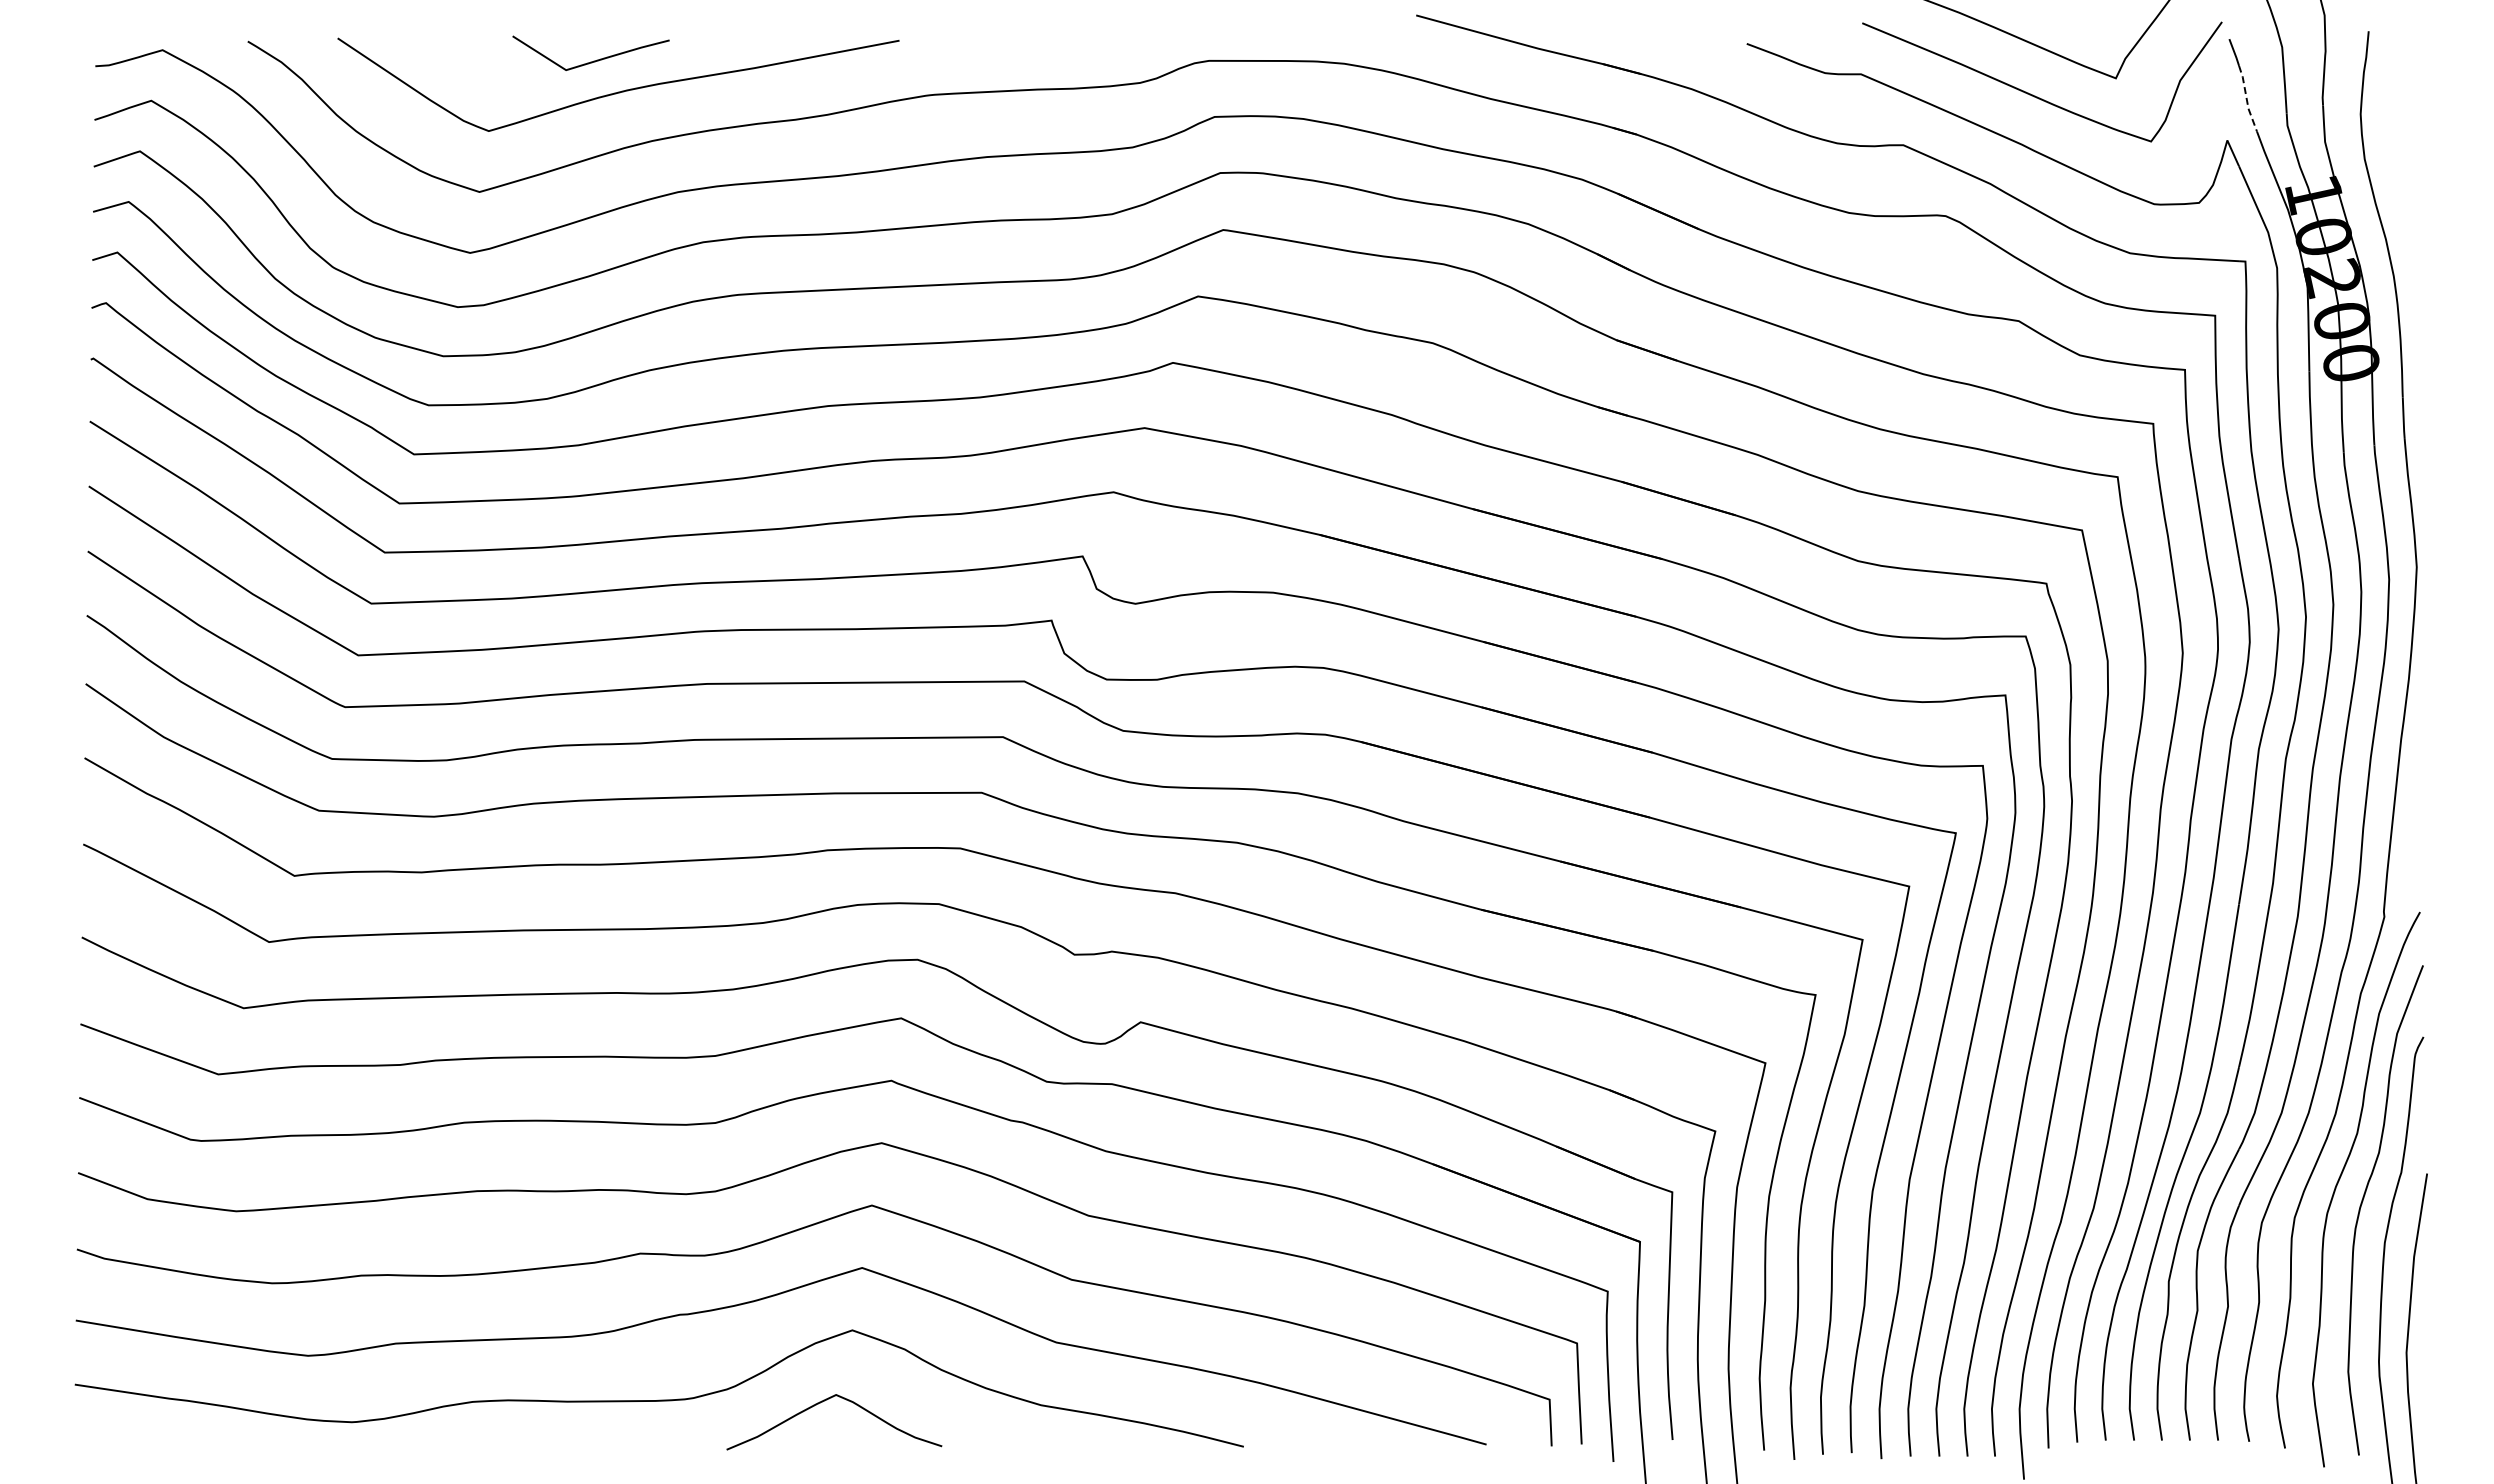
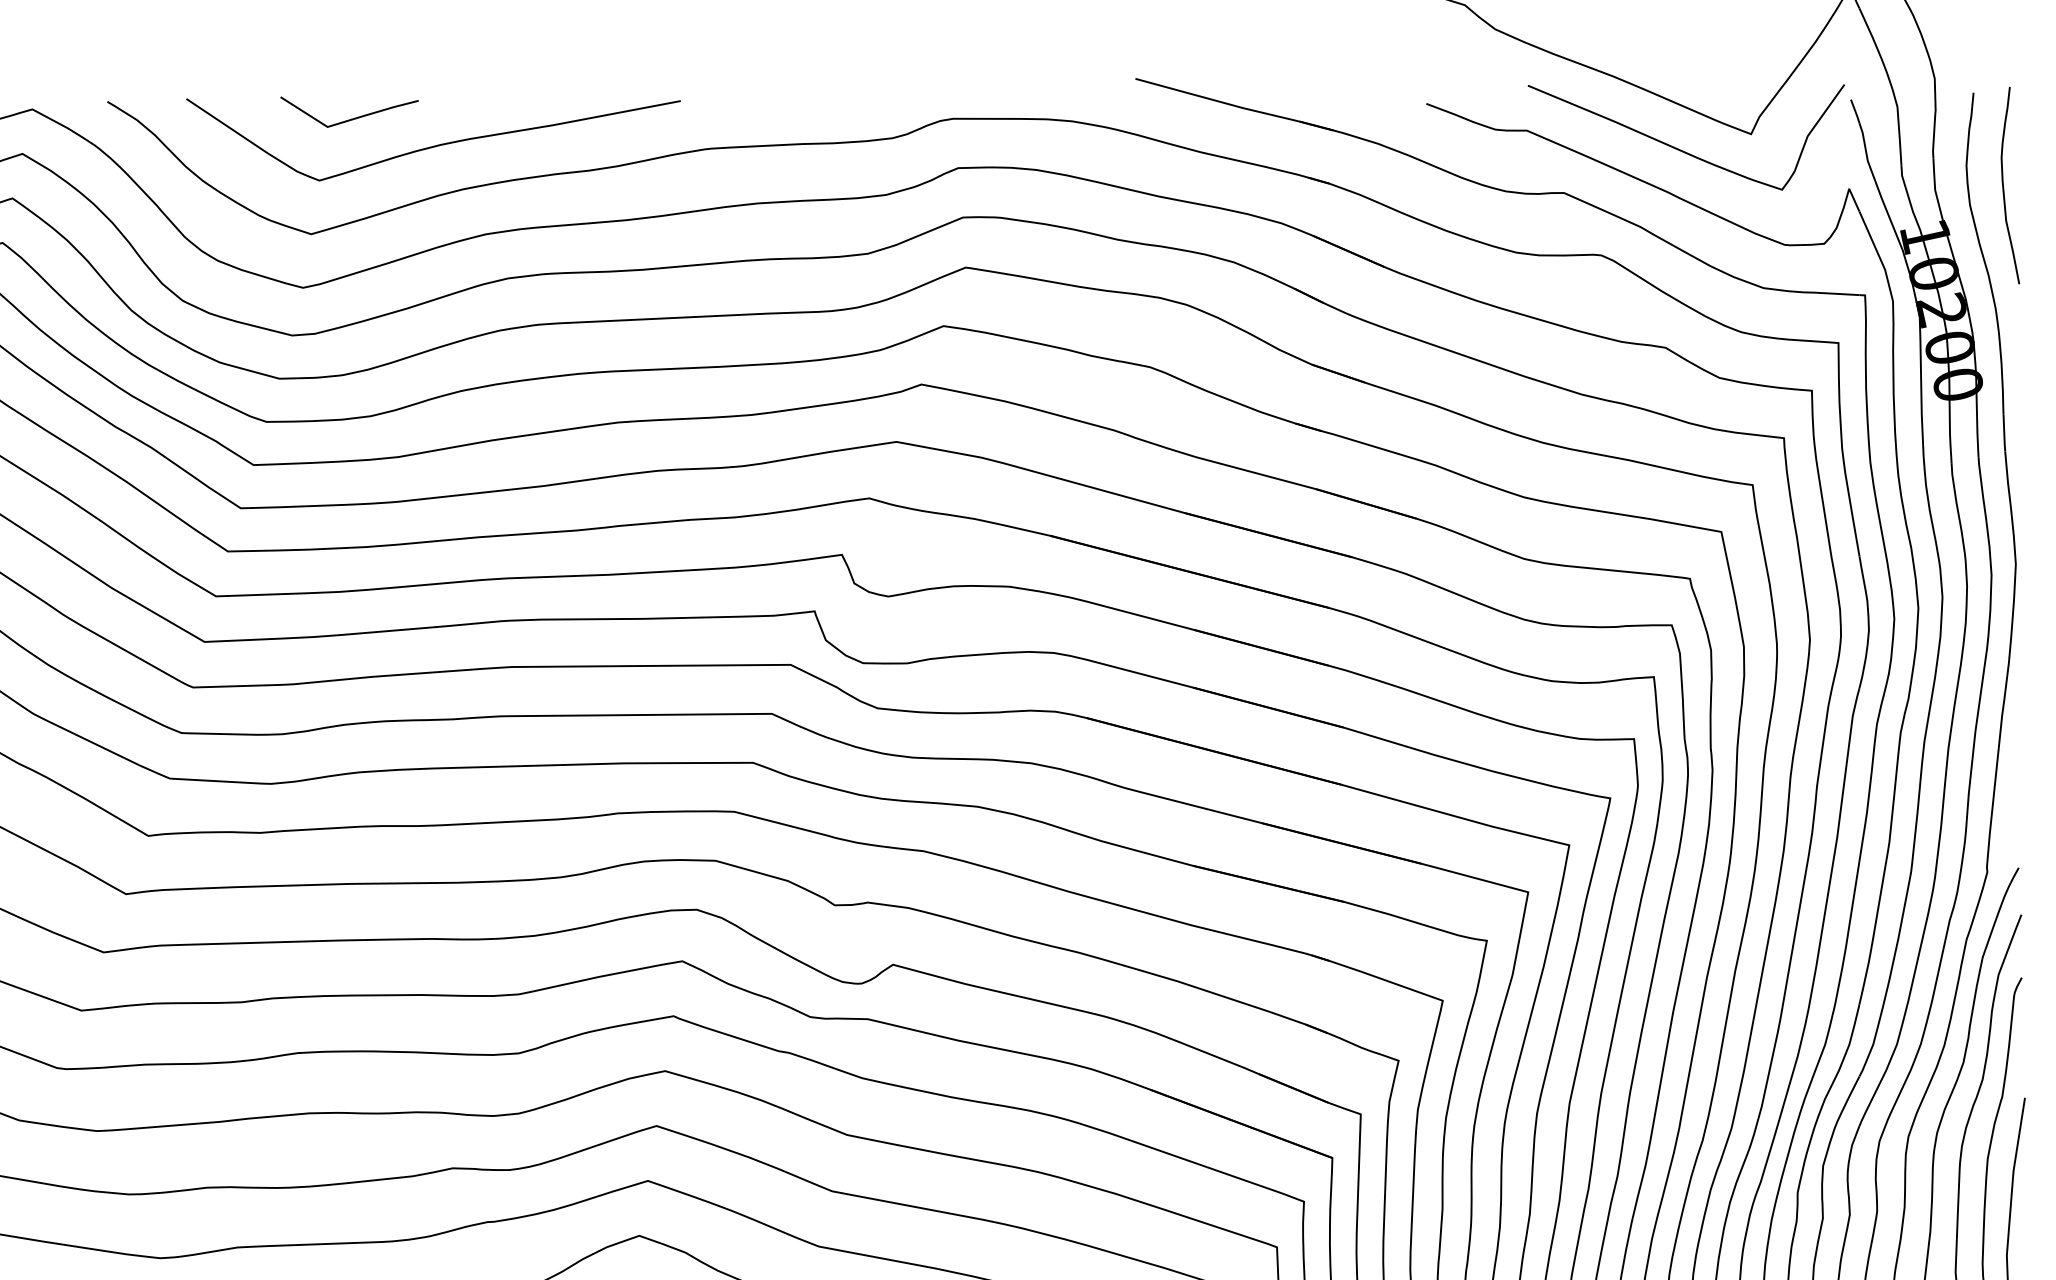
curve: (593, 60) -> (351, 118), moved
line: (2246, 99) -> (1866, 152), dashed -> solid
curve: (2403, 136) -> (2004, 185), added

